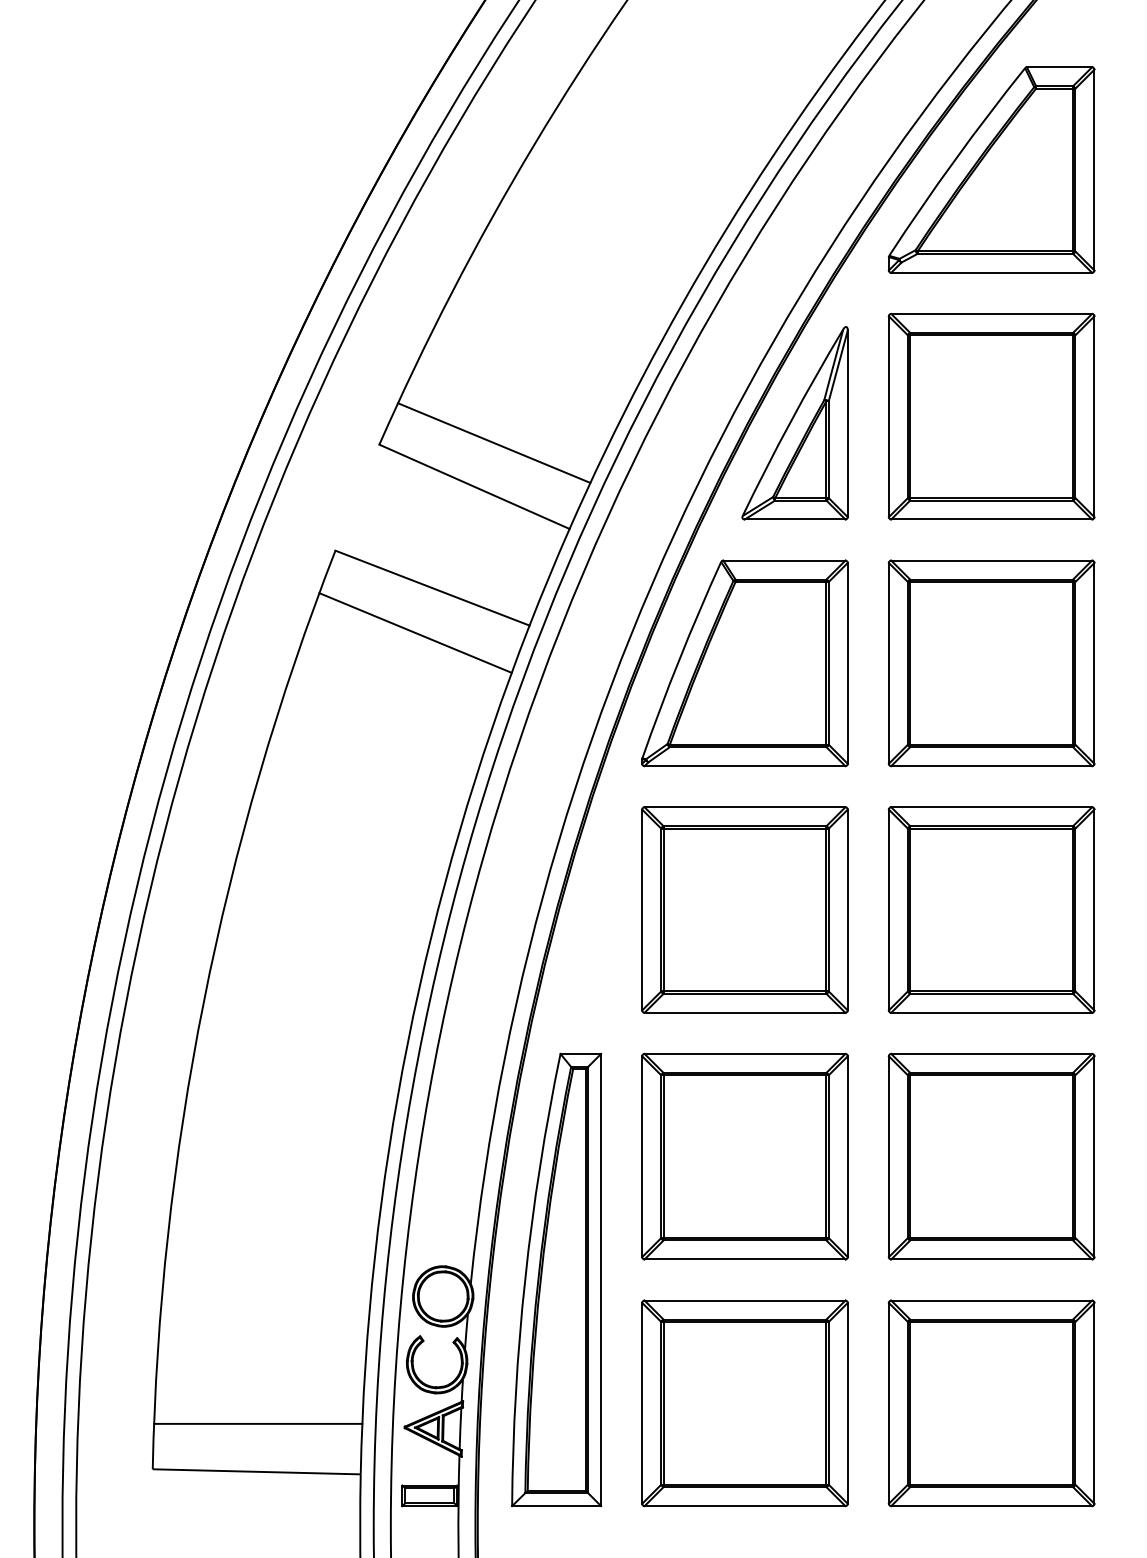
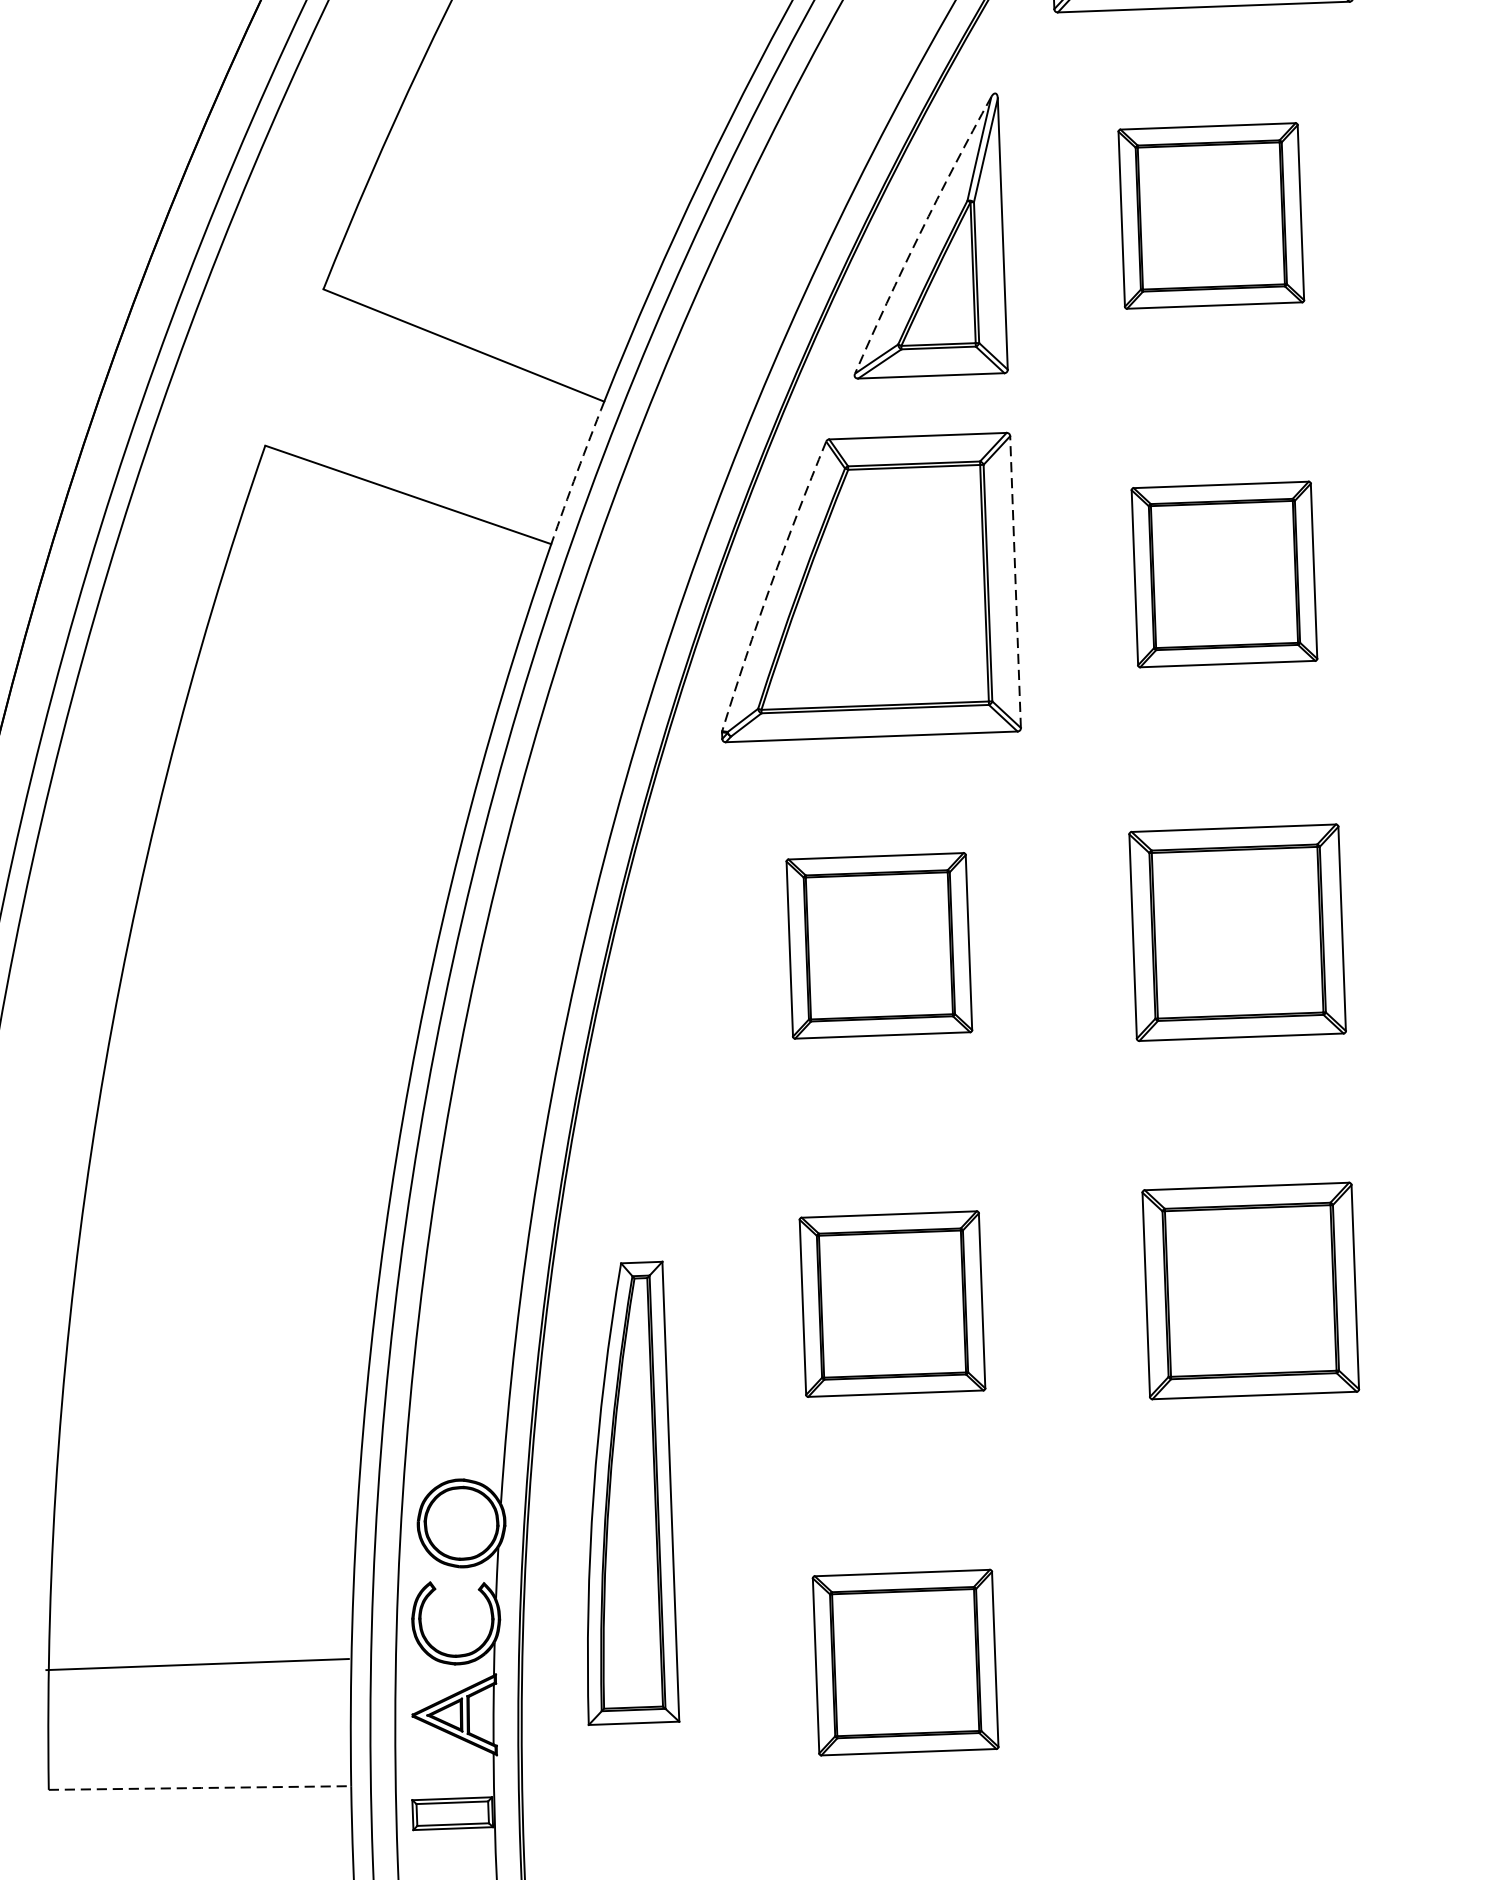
part: (991, 416) -> (1211, 215), size x0.6
arc: (790, 421) -> (919, 233), solid -> dashed
line: (494, 442) -> (490, 280), removed
arc: (549, 577) -> (577, 473), solid -> dashed
line: (415, 632) -> (385, 560), removed
arc: (679, 659) -> (770, 585), solid -> dashed
line: (847, 662) -> (1015, 580), solid -> dashed
part: (991, 663) -> (1224, 574), size x0.6
part: (744, 909) -> (878, 945), size x0.6
part: (991, 909) -> (1237, 931), size x0.7
part: (744, 1156) -> (891, 1303), size x0.6
part: (991, 1156) -> (1250, 1290), size x0.7
part: (556, 1279) -> (625, 1492), size x0.7
part: (744, 1403) -> (904, 1662), size x0.6
part: (991, 1403) -> (1263, 1649), removed
line: (258, 1423) -> (198, 1663), moved
line: (257, 1471) -> (201, 1787), solid -> dashed

